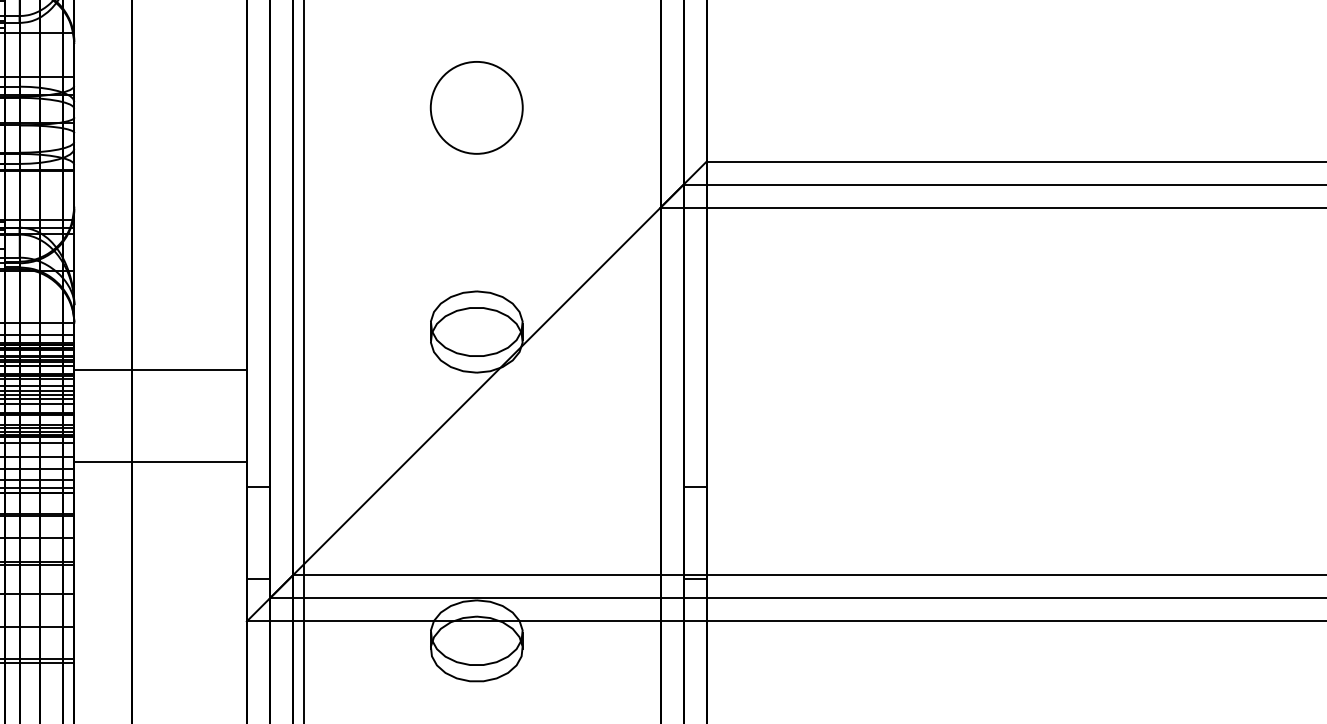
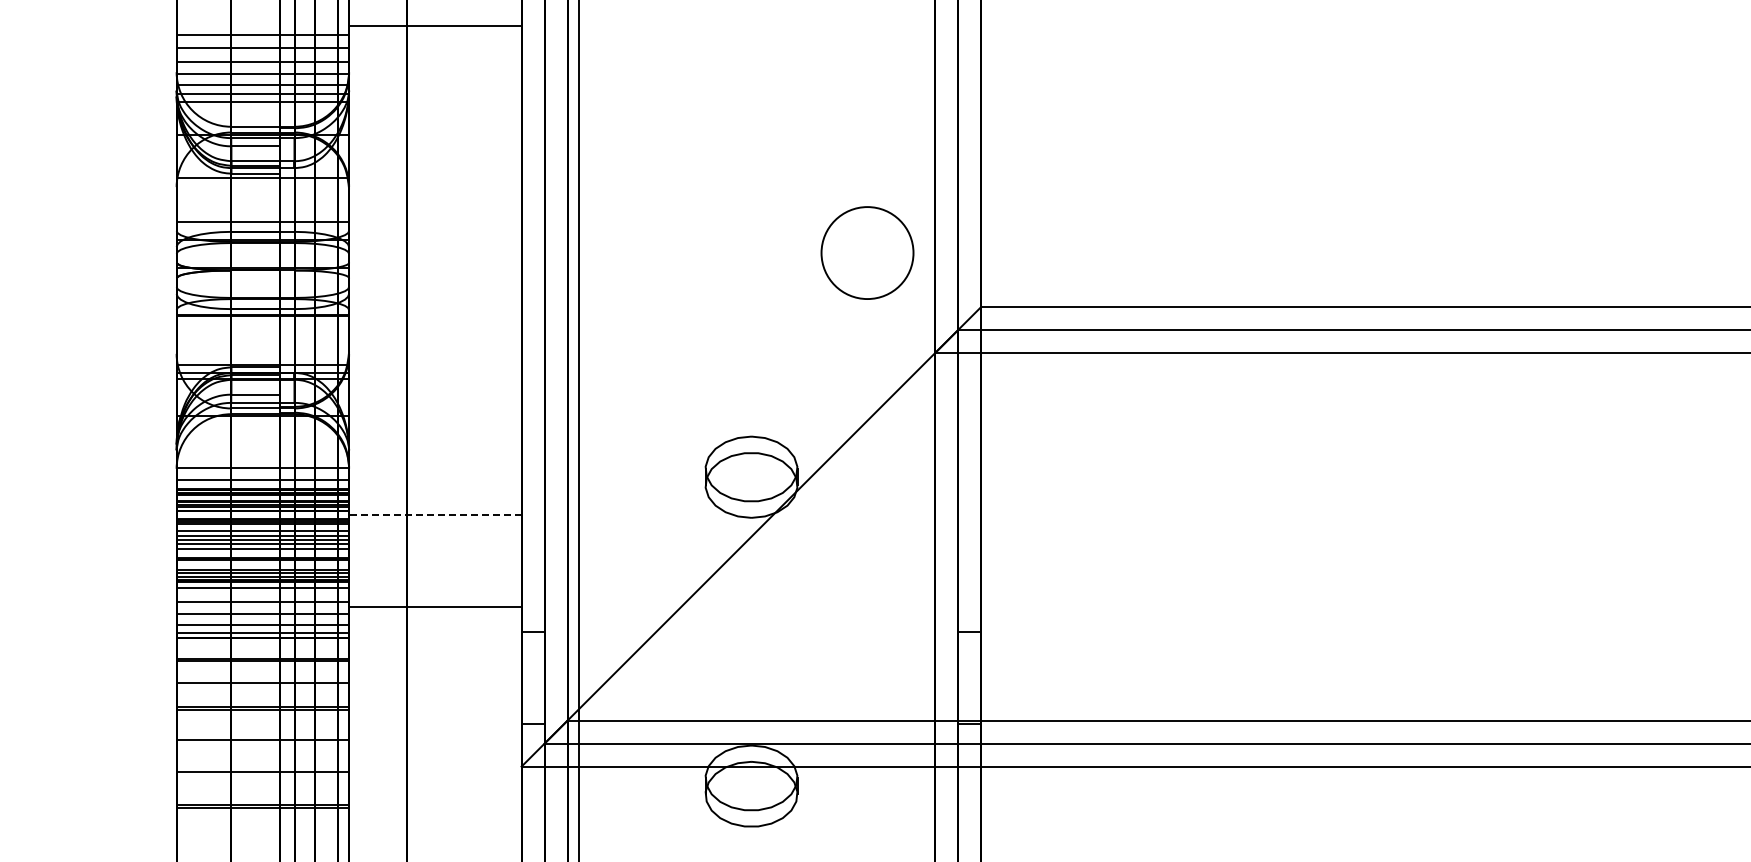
circle: (476, 107) -> (867, 252), moved
line: (159, 370) -> (434, 515), solid -> dashed

